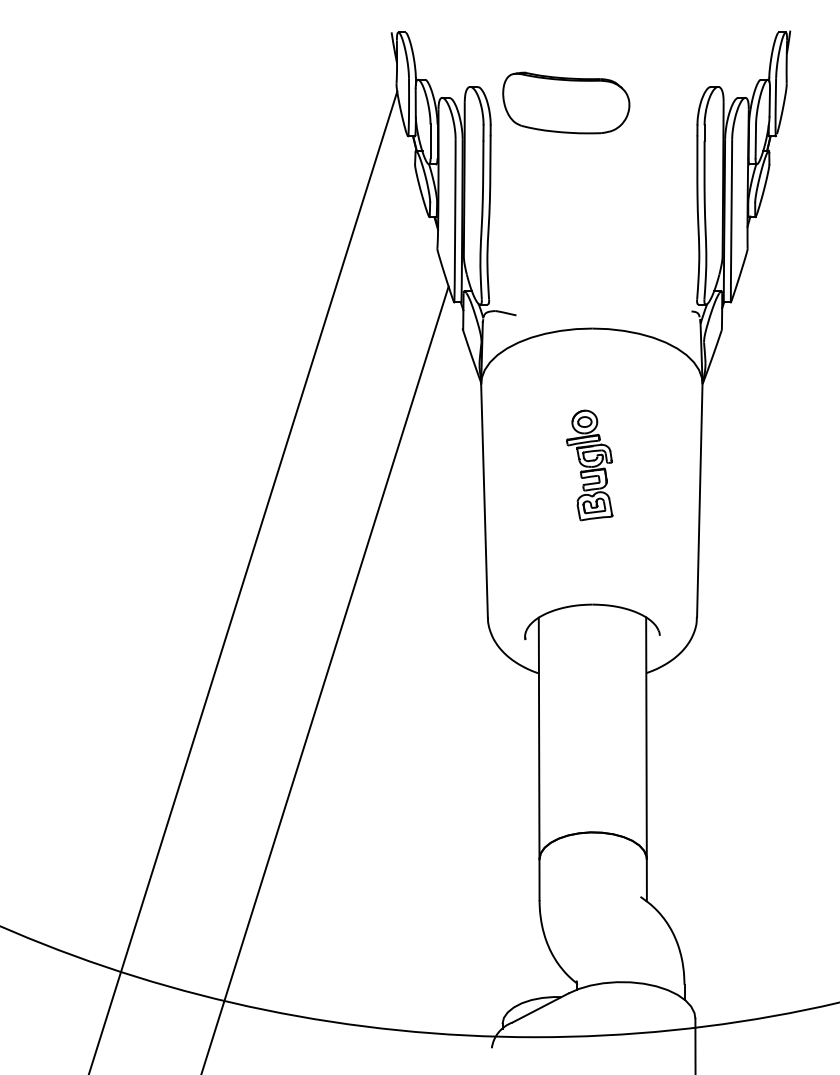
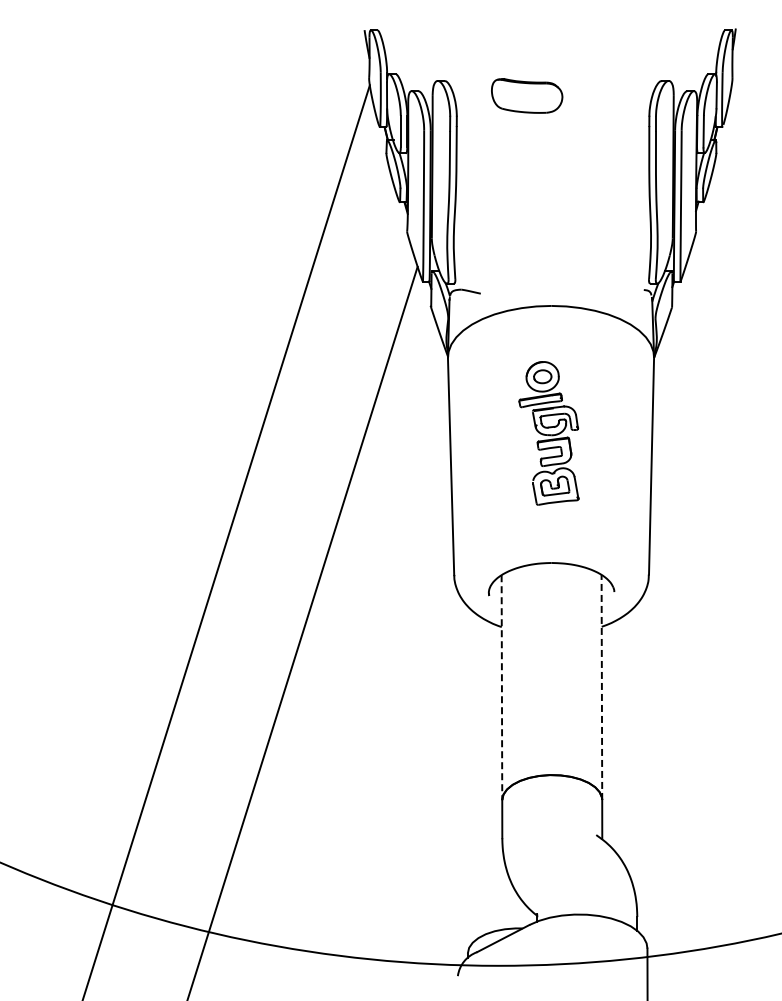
part: (565, 102) -> (526, 95), size x0.6
part: (589, 465) -> (548, 433), size x1.4
line: (646, 737) -> (601, 686), solid -> dashed
line: (538, 739) -> (501, 688), solid -> dashed

